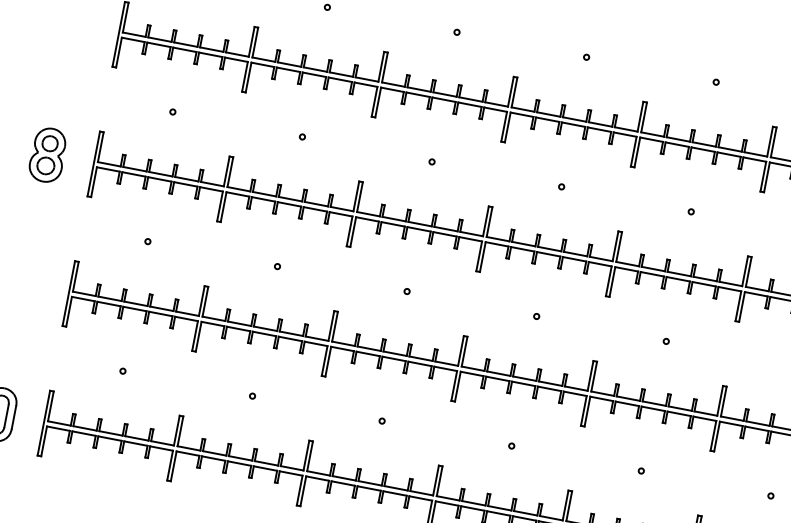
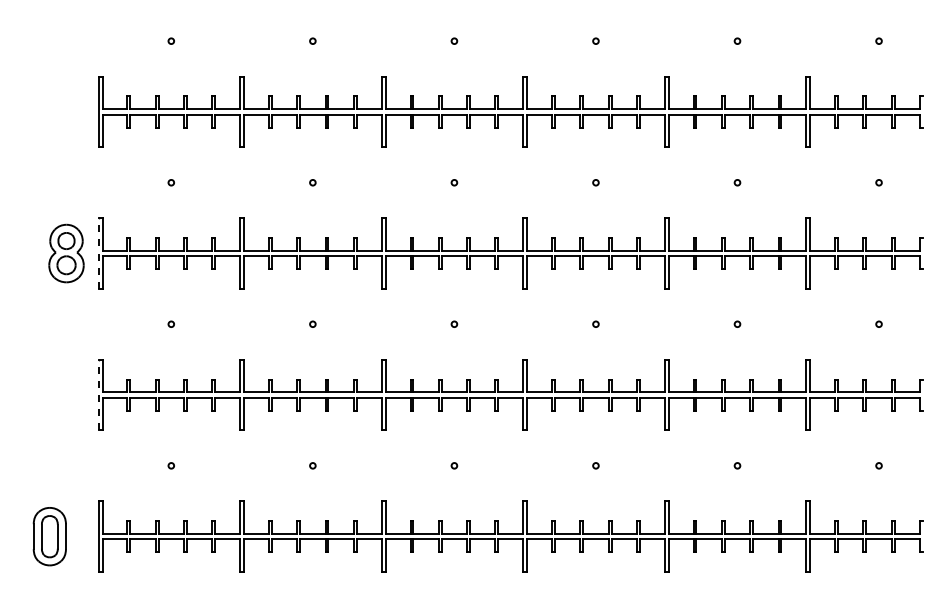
part: (47, 155) -> (66, 253), moved
line: (93, 163) -> (98, 253), solid -> dashed
line: (68, 293) -> (98, 394), solid -> dashed

